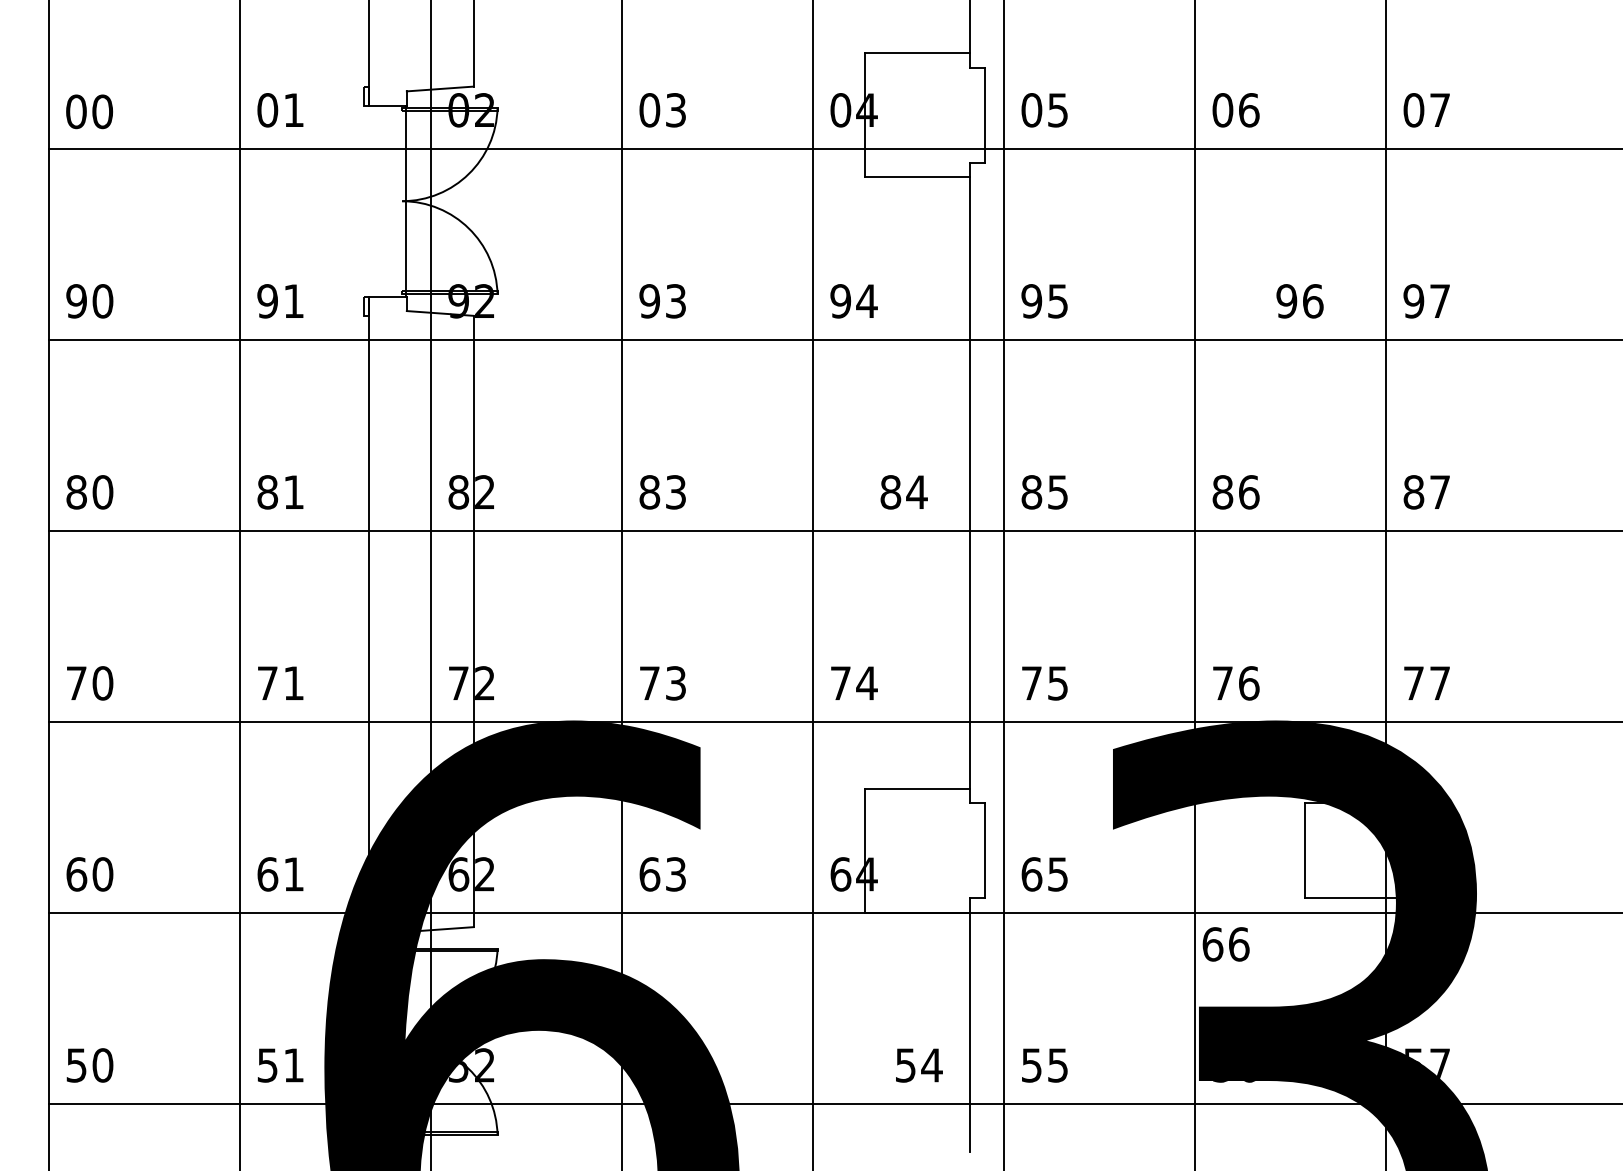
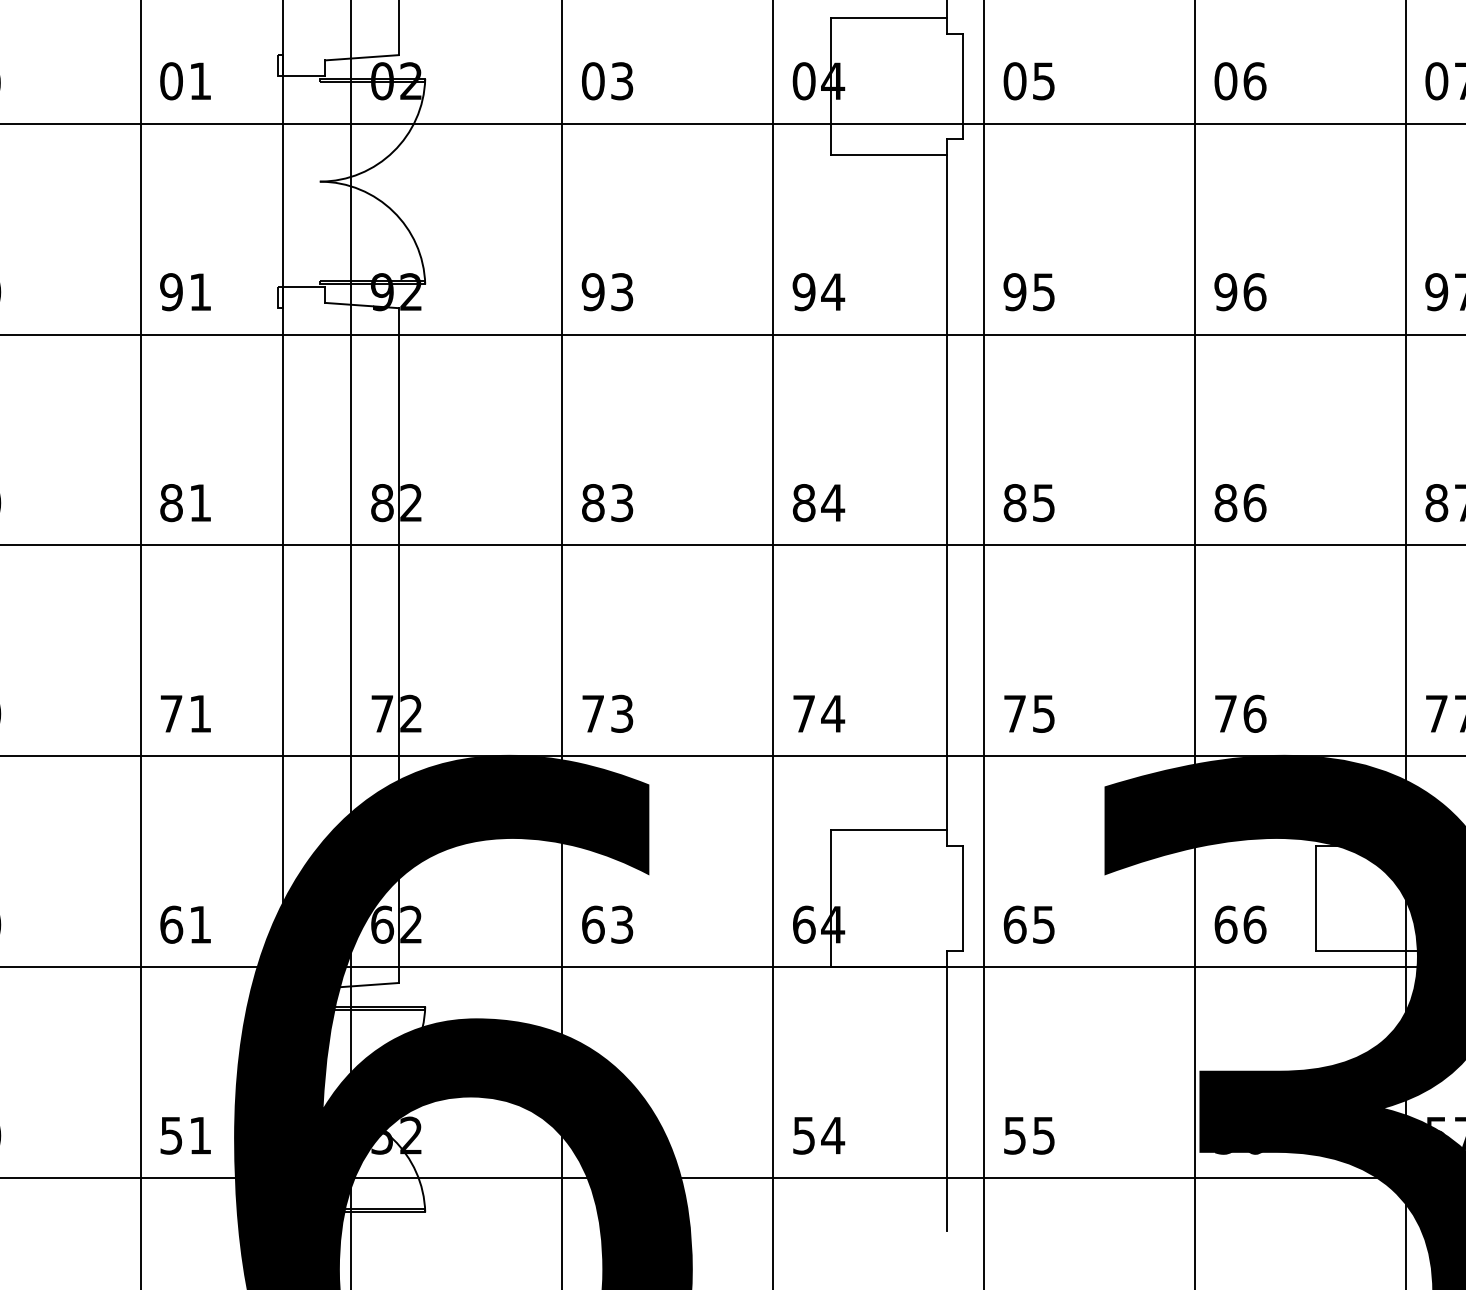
line: (405, 200) -> (282, 180), moved
text: (1299, 301) -> (1239, 292), moved
text: (903, 492) -> (818, 503), moved
text: (1225, 944) -> (1239, 924), moved
text: (919, 1065) -> (819, 1135), moved

